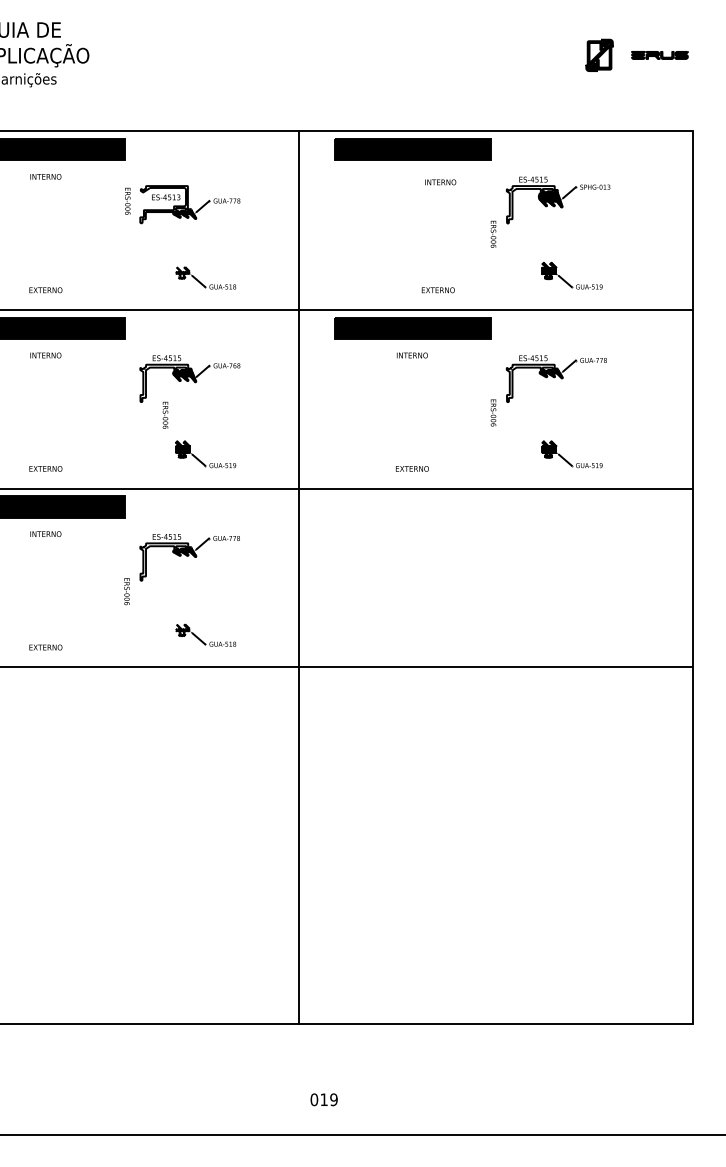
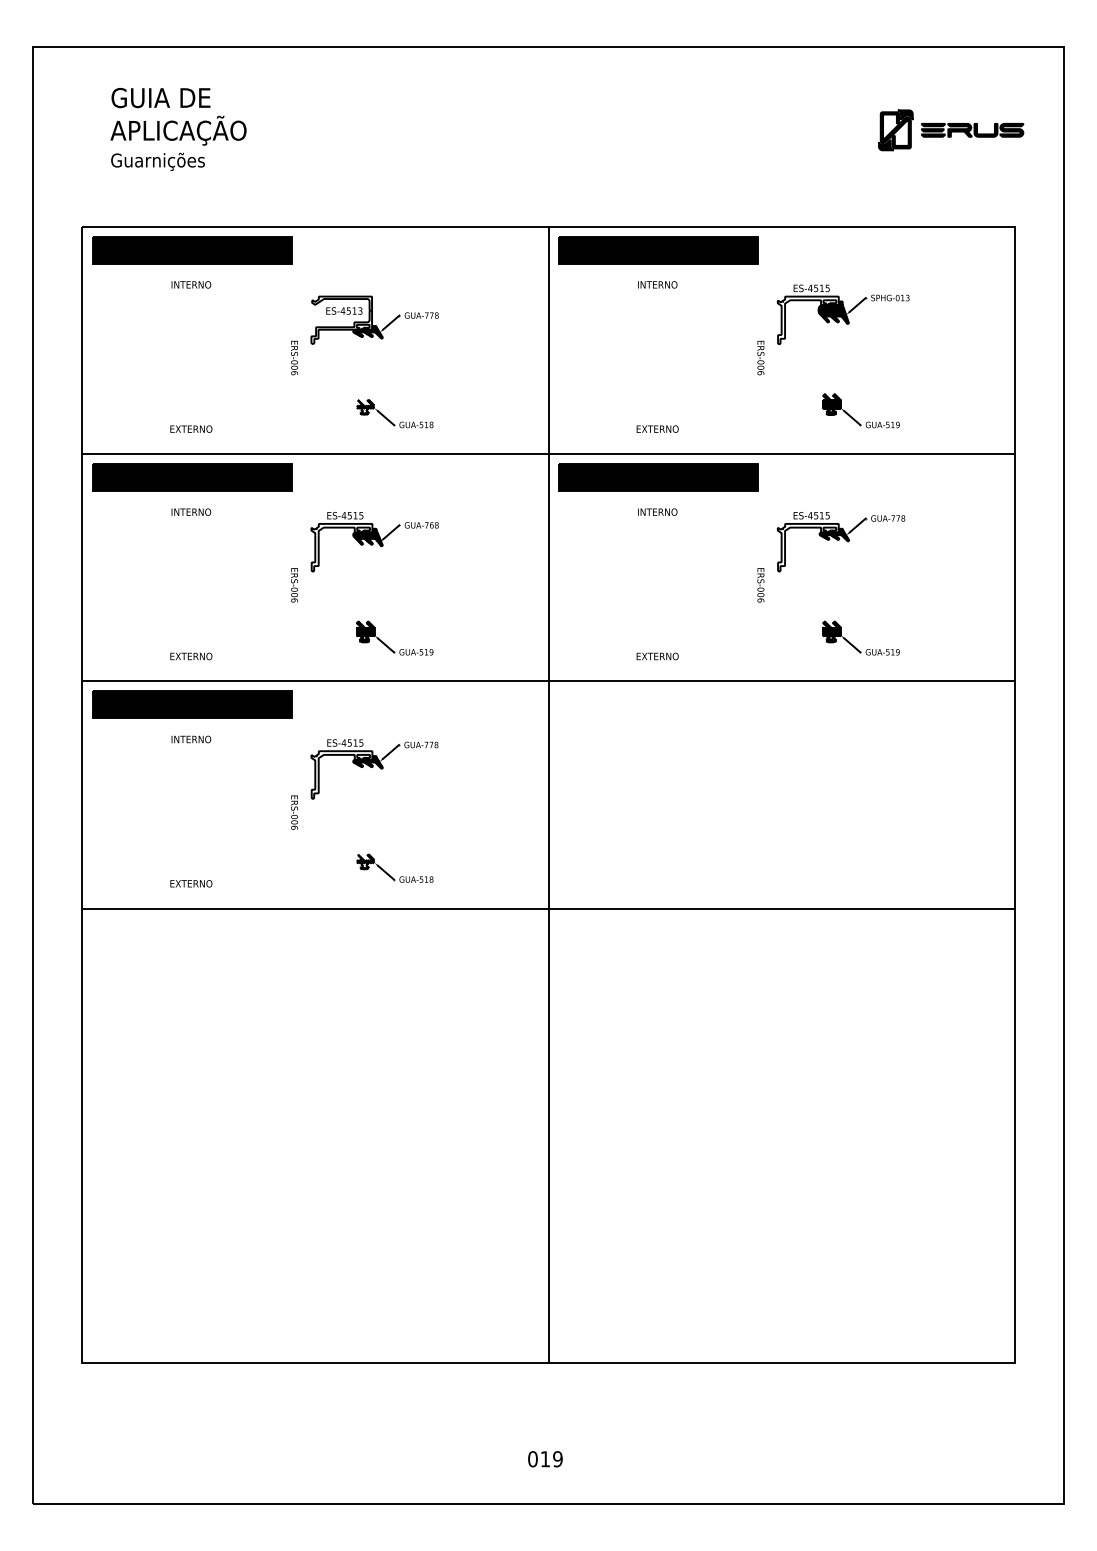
part: (659, 55) -> (972, 130), size x1.43
text: (440, 182) -> (657, 284), moved
text: (127, 200) -> (294, 357), moved
text: (438, 289) -> (657, 428), moved
text: (165, 415) -> (294, 585), moved
line: (299, 577) -> (548, 794), moved

